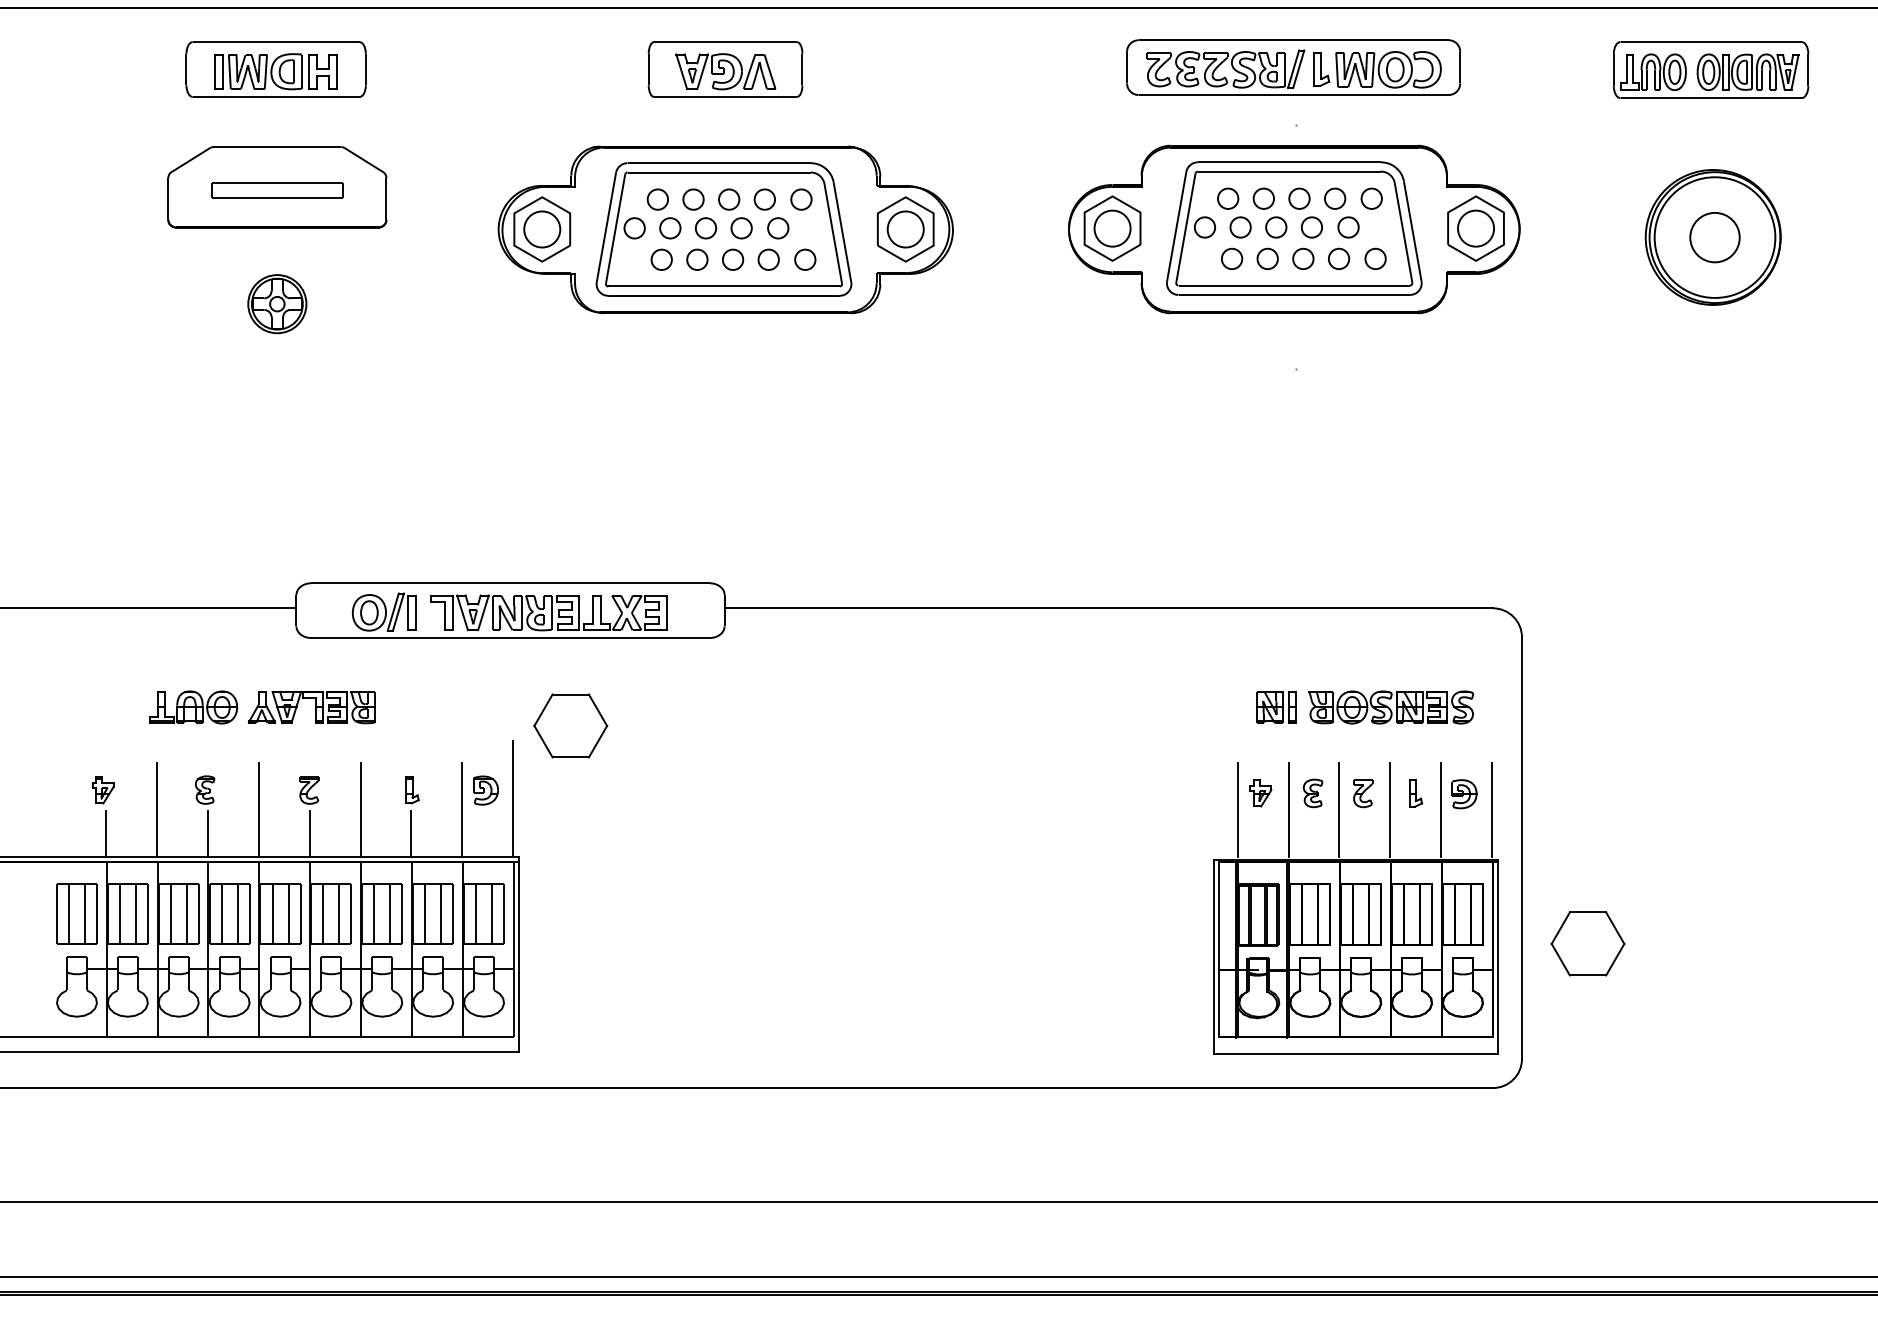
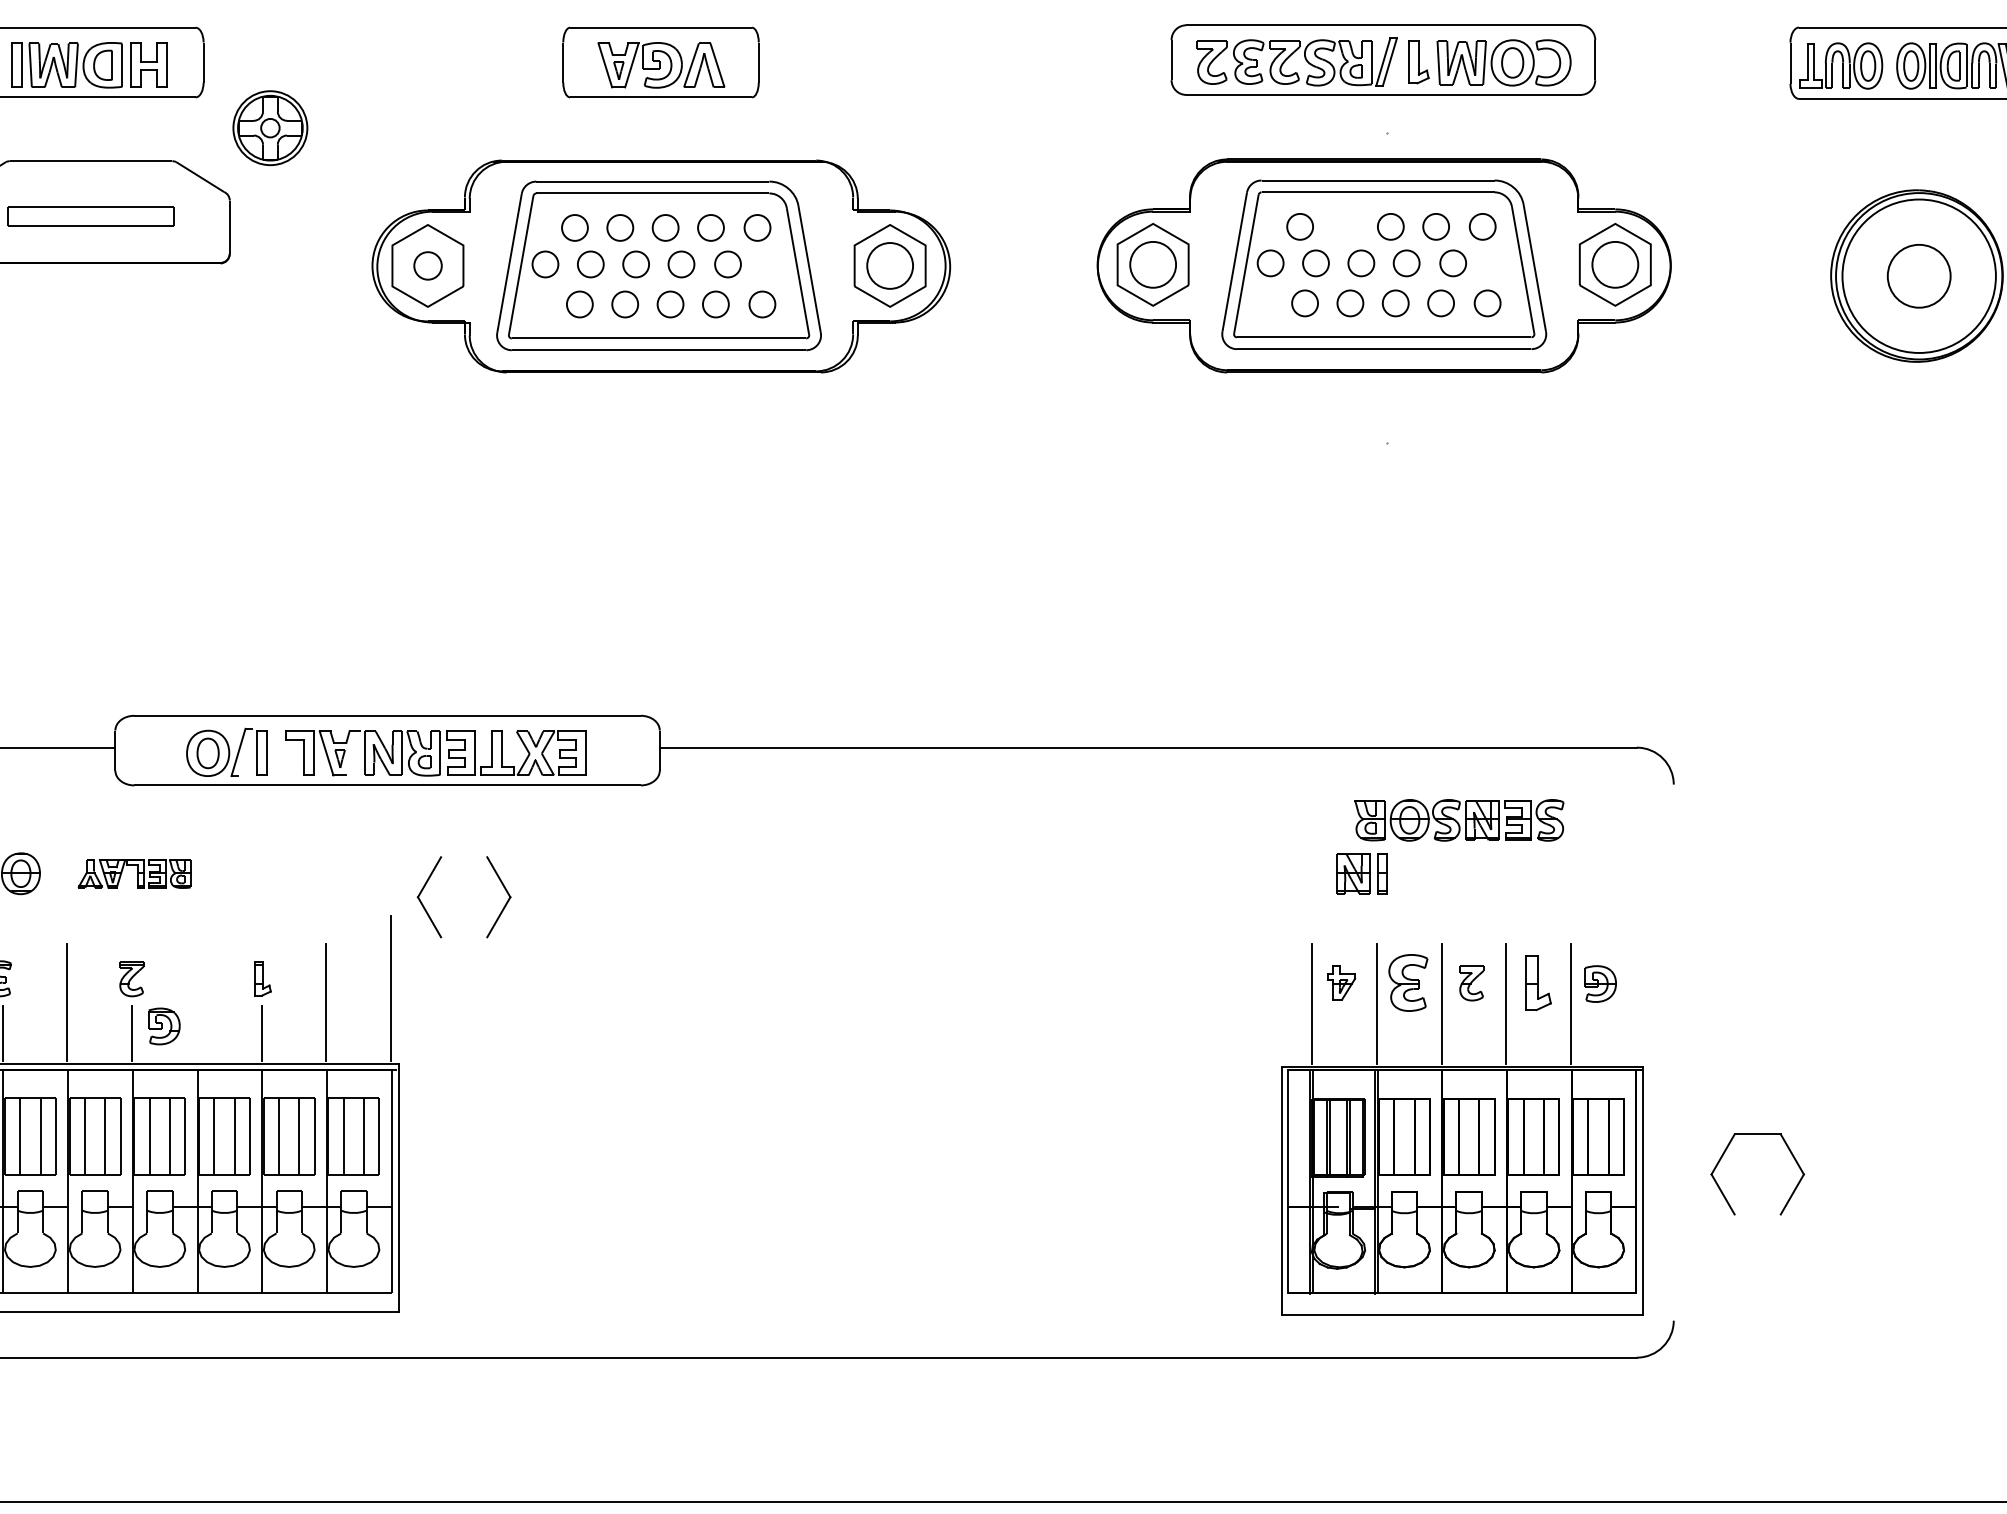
part: (1263, 198) -> (1345, 226), removed
part: (542, 229) -> (428, 265), size x0.6
part: (277, 304) -> (270, 128), moved
line: (397, 611) -> (243, 751), removed
line: (483, 612) -> (353, 752), removed
line: (570, 694) -> (463, 857), removed
part: (311, 707) -> (134, 873), size x0.7
part: (1391, 707) -> (1459, 820), moved
line: (570, 757) -> (463, 937), removed
part: (485, 790) -> (163, 1026), moved
part: (1312, 793) -> (1407, 983), size x1.6
part: (1416, 793) -> (1539, 983), size x1.6
line: (360, 808) -> (196, 1002), removed
line: (1492, 809) -> (1636, 1003), removed
line: (1522, 847) -> (1674, 1051), removed
line: (1587, 975) -> (1757, 1214), removed

